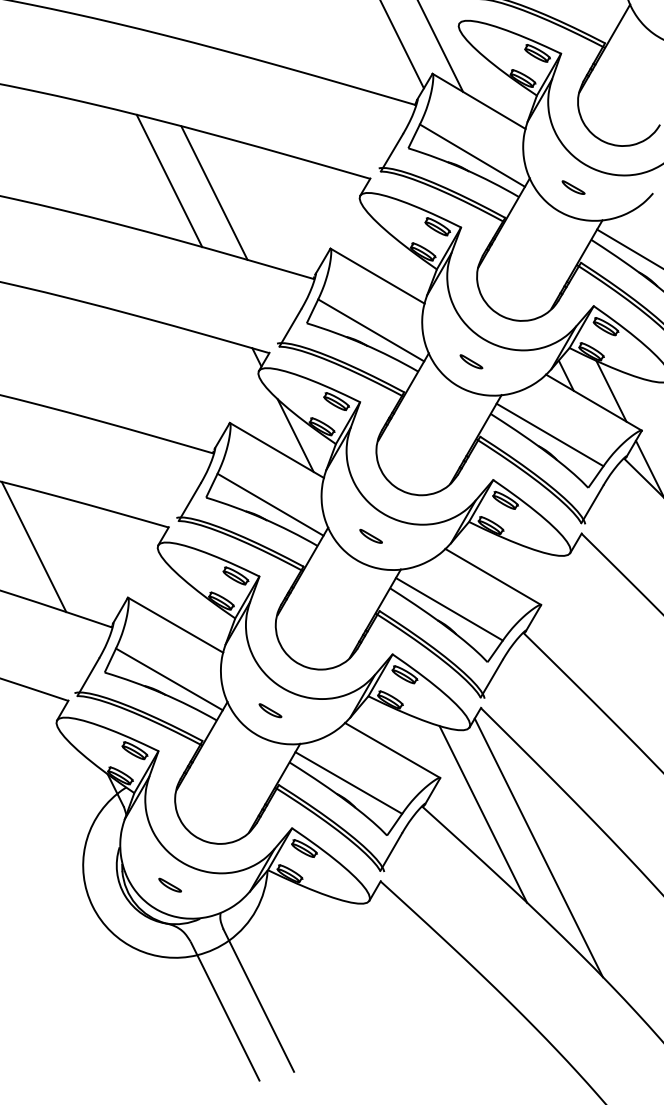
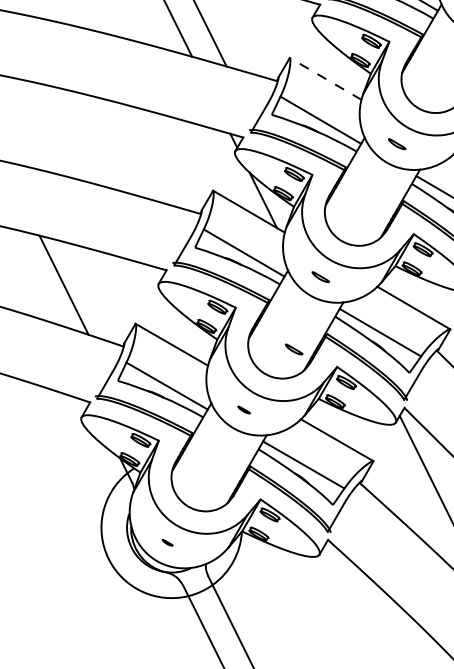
line: (377, 276) -> (325, 79), solid -> dashed
part: (335, 630) -> (293, 348), added
part: (270, 710) -> (244, 409), size x0.7
line: (483, 814) -> (406, 488), removed
part: (169, 884) -> (167, 542), size x0.6

